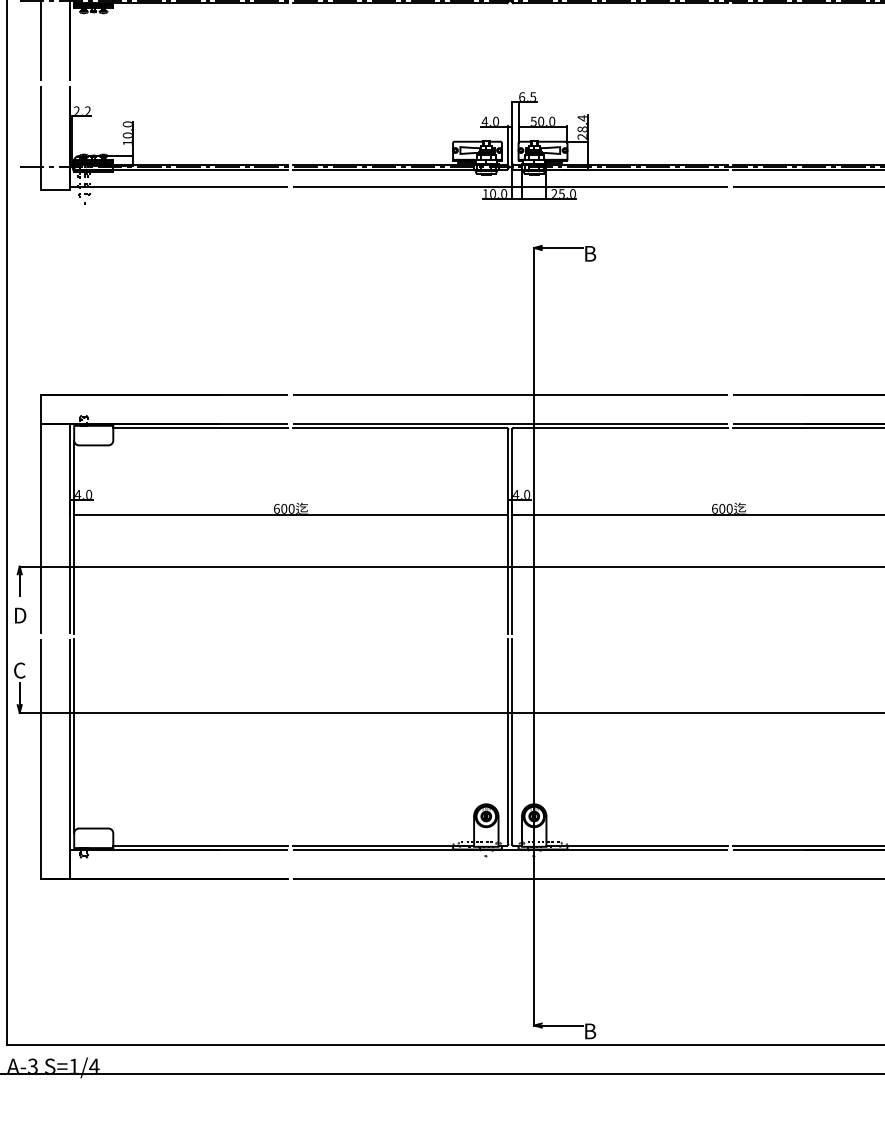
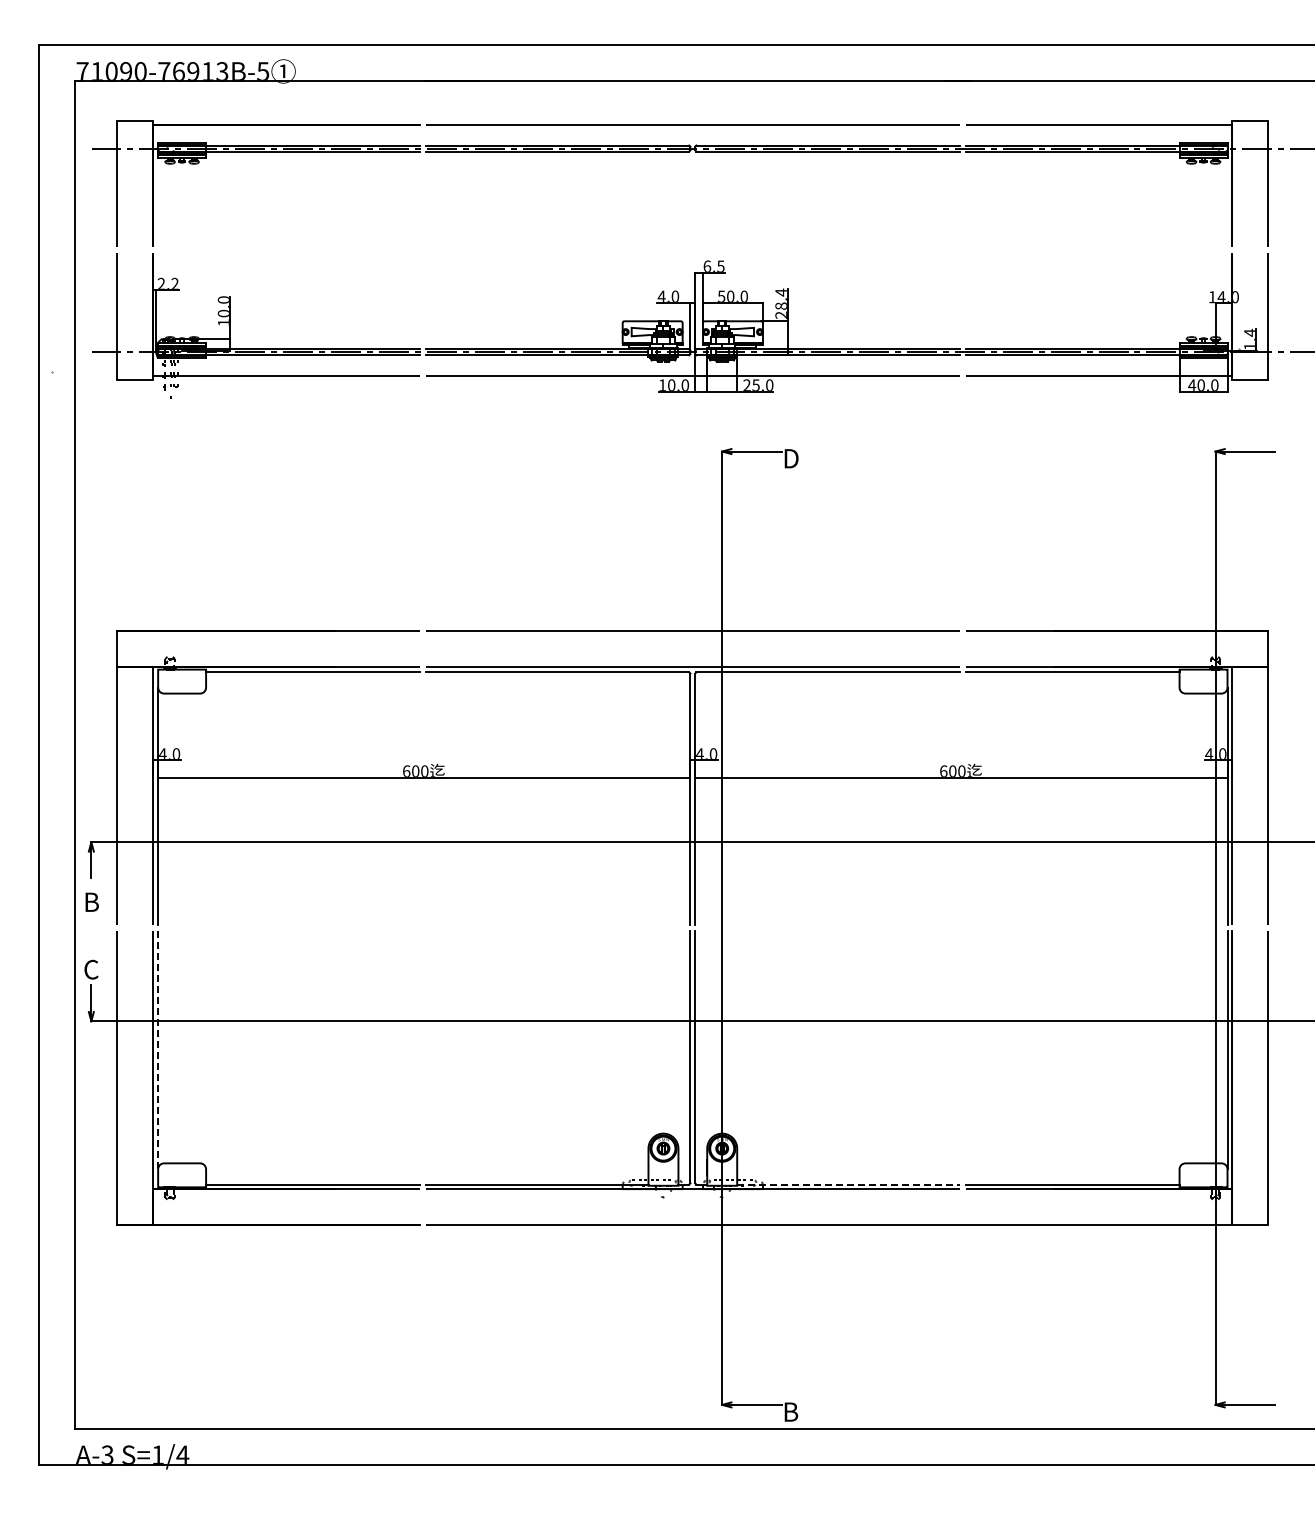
text: (591, 253) -> (792, 458), B -> D
text: (21, 615) -> (93, 902), D -> B
line: (74, 736) -> (158, 1050), solid -> dashed
line: (637, 845) -> (848, 1184), solid -> dashed

